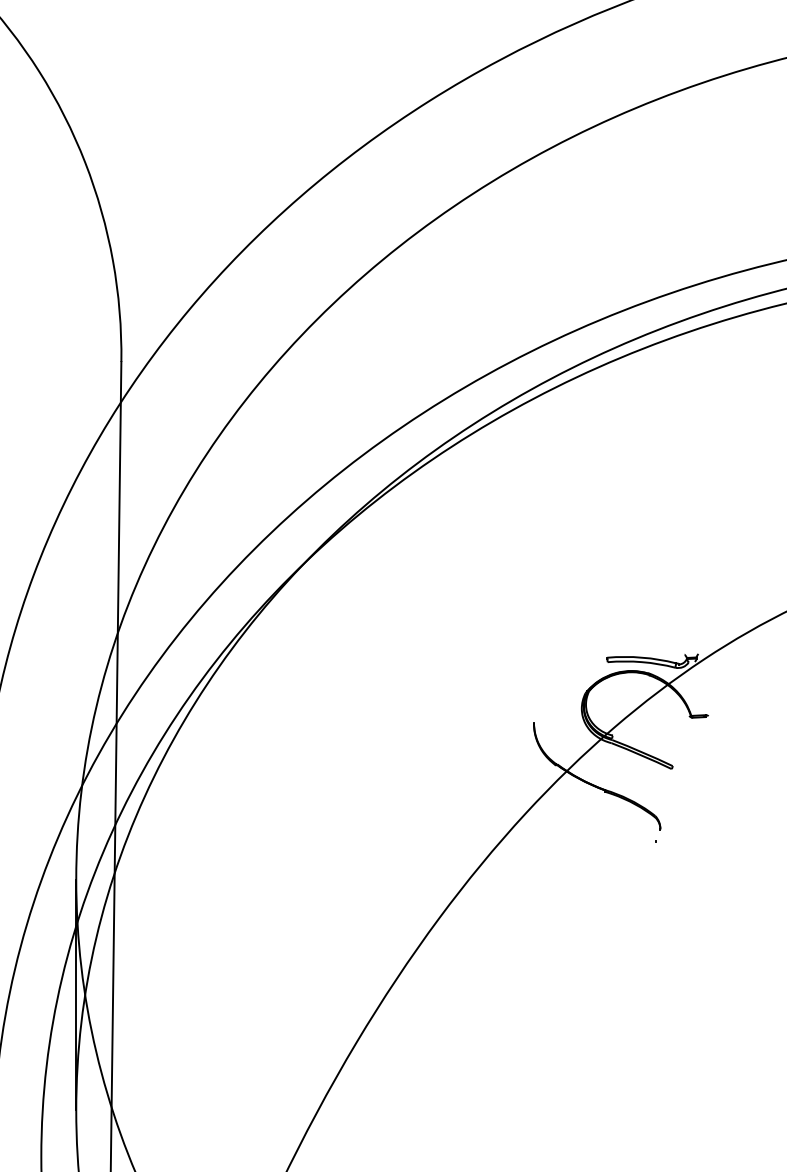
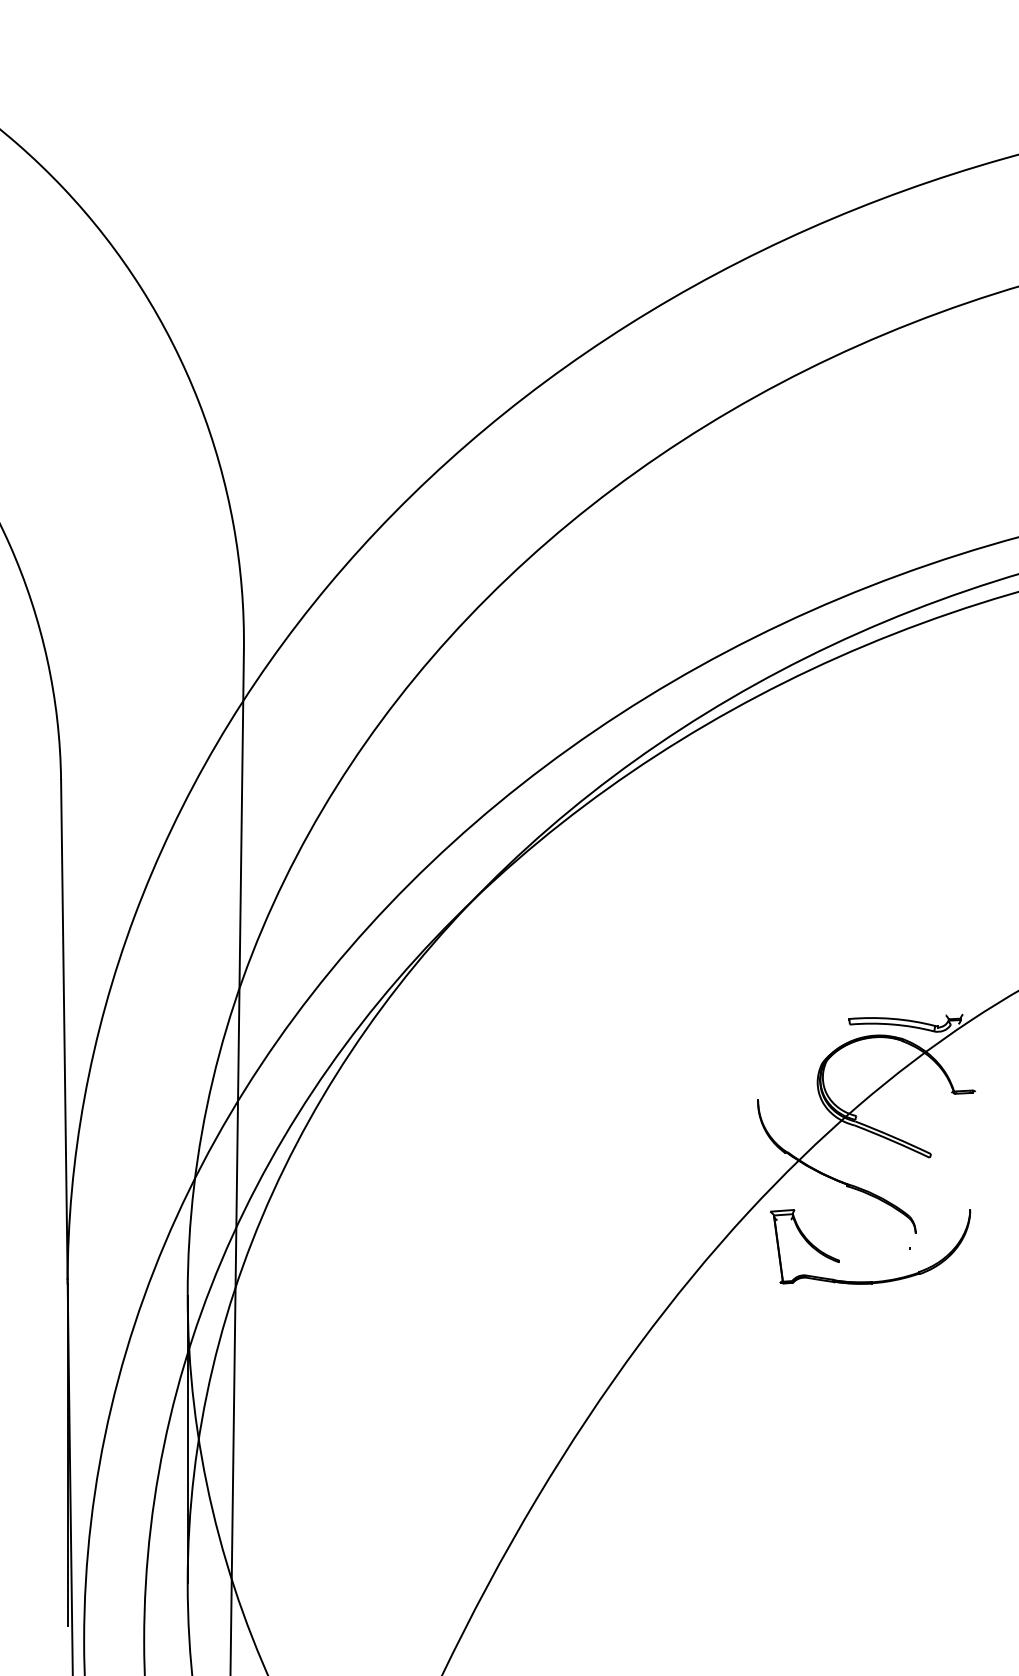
part: (599, 850) -> (839, 1259), added

